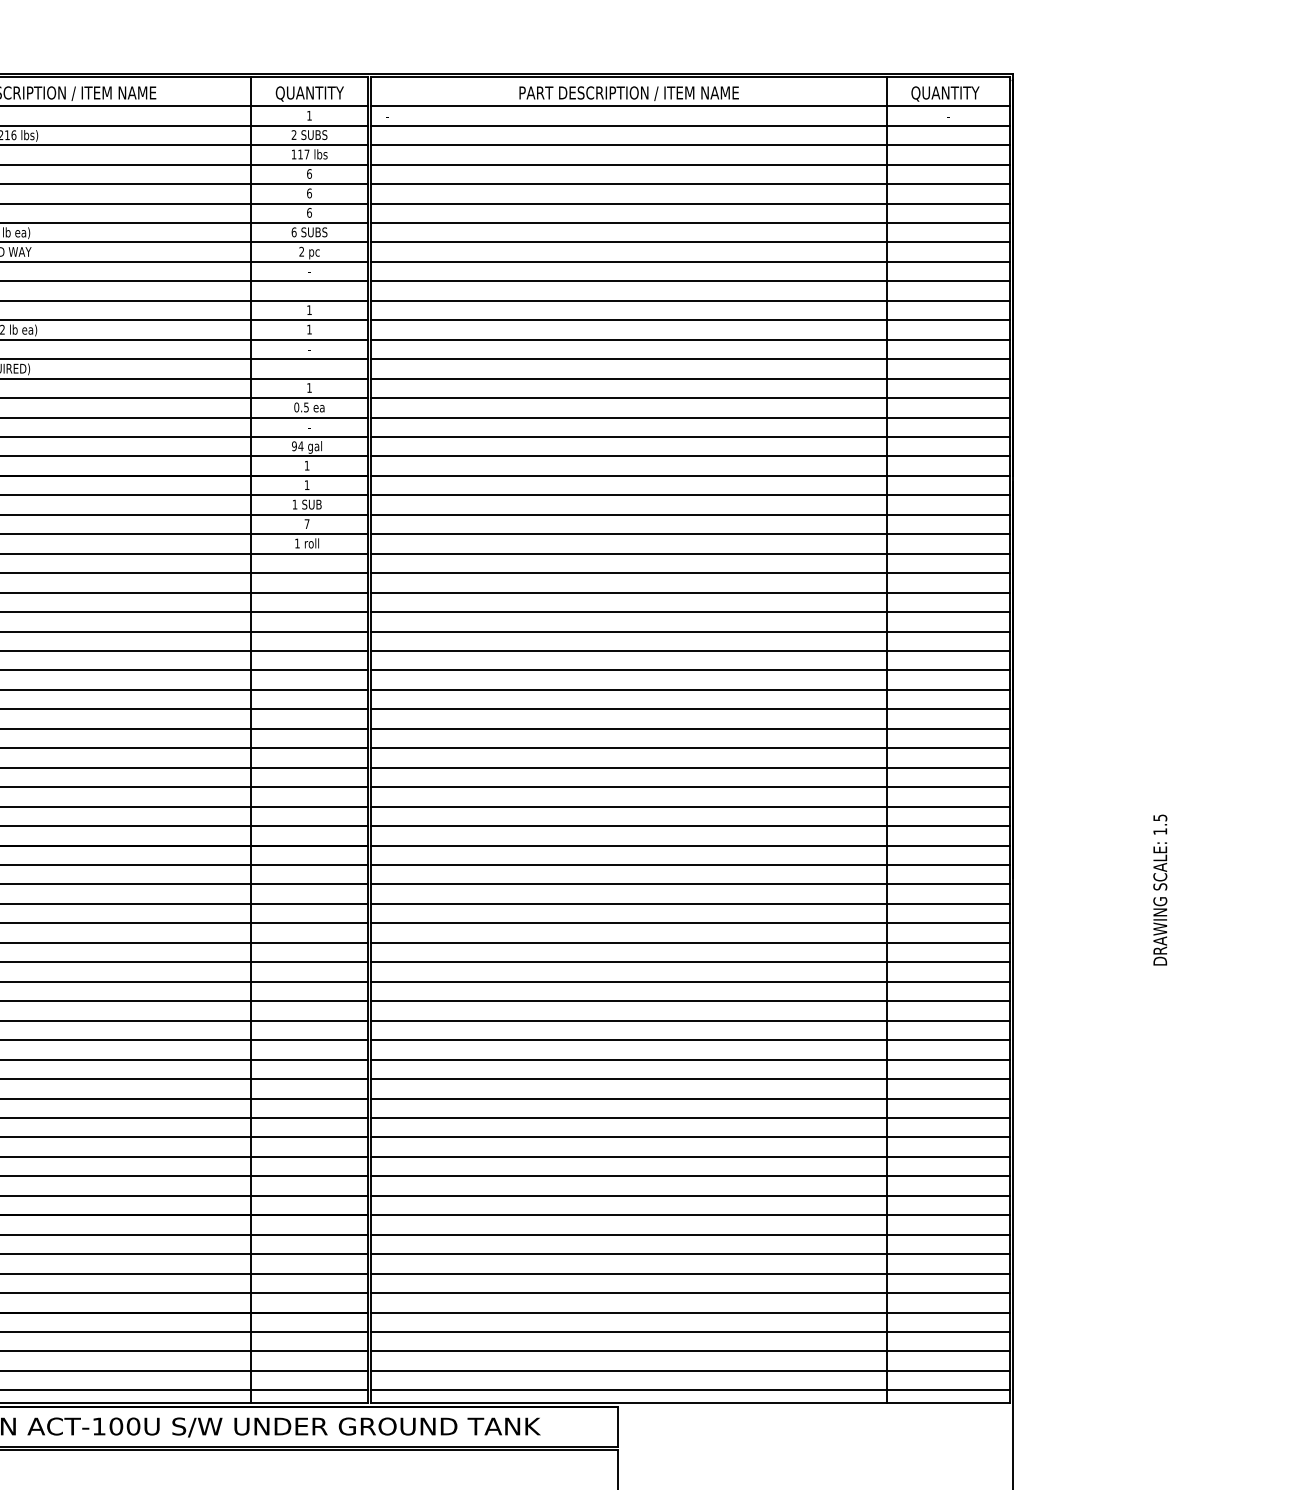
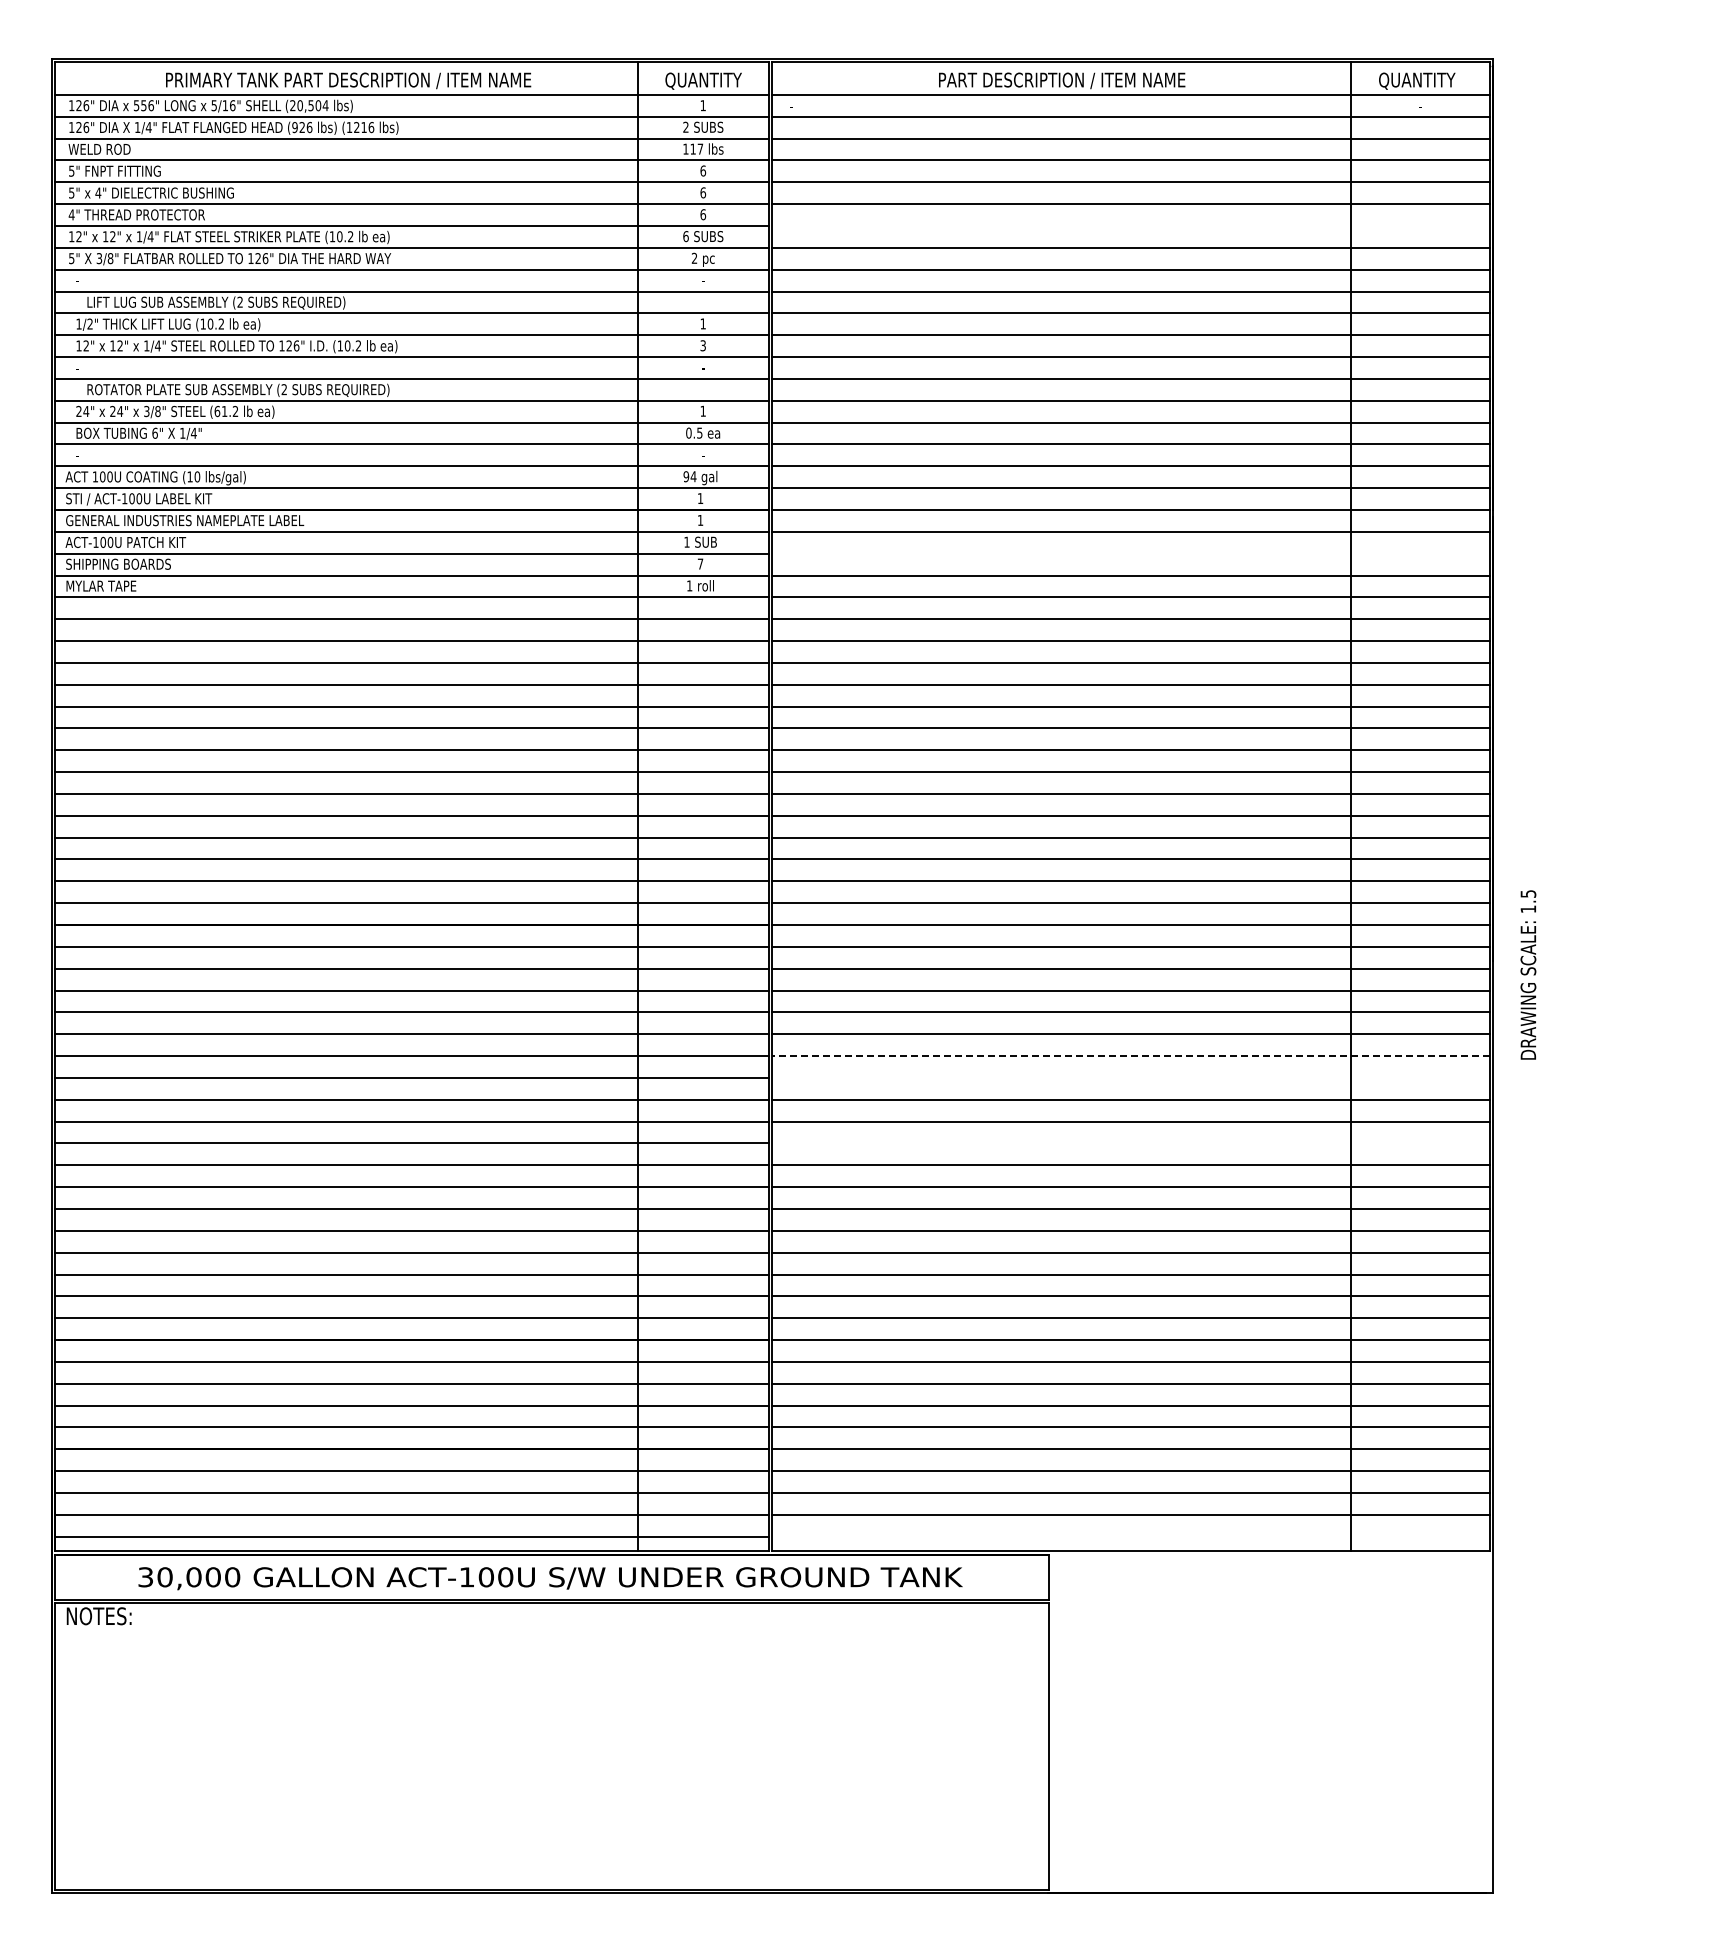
line: (690, 223) -> (1130, 226), removed
text: (308, 329) -> (702, 345), 1 -> 3
line: (690, 514) -> (1130, 553), removed
text: (1160, 889) -> (1528, 974), moved
line: (690, 962) -> (1131, 1056), solid -> dashed
line: (690, 981) -> (1130, 1077), removed
line: (690, 1040) -> (1130, 1143), removed
line: (690, 1390) -> (1130, 1536), removed

